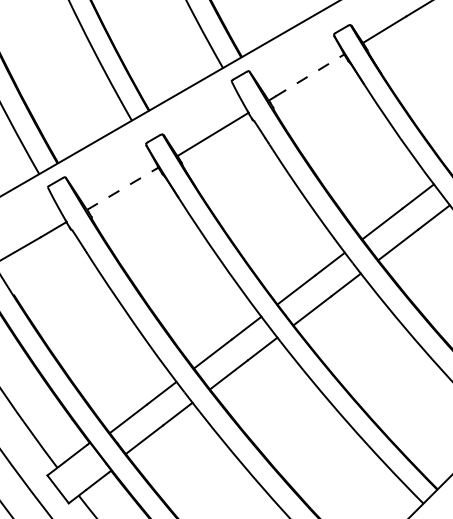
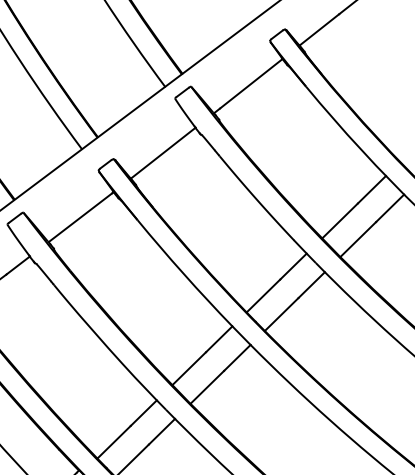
line: (310, 75) -> (251, 83), dashed -> solid
line: (121, 189) -> (79, 218), dashed -> solid

